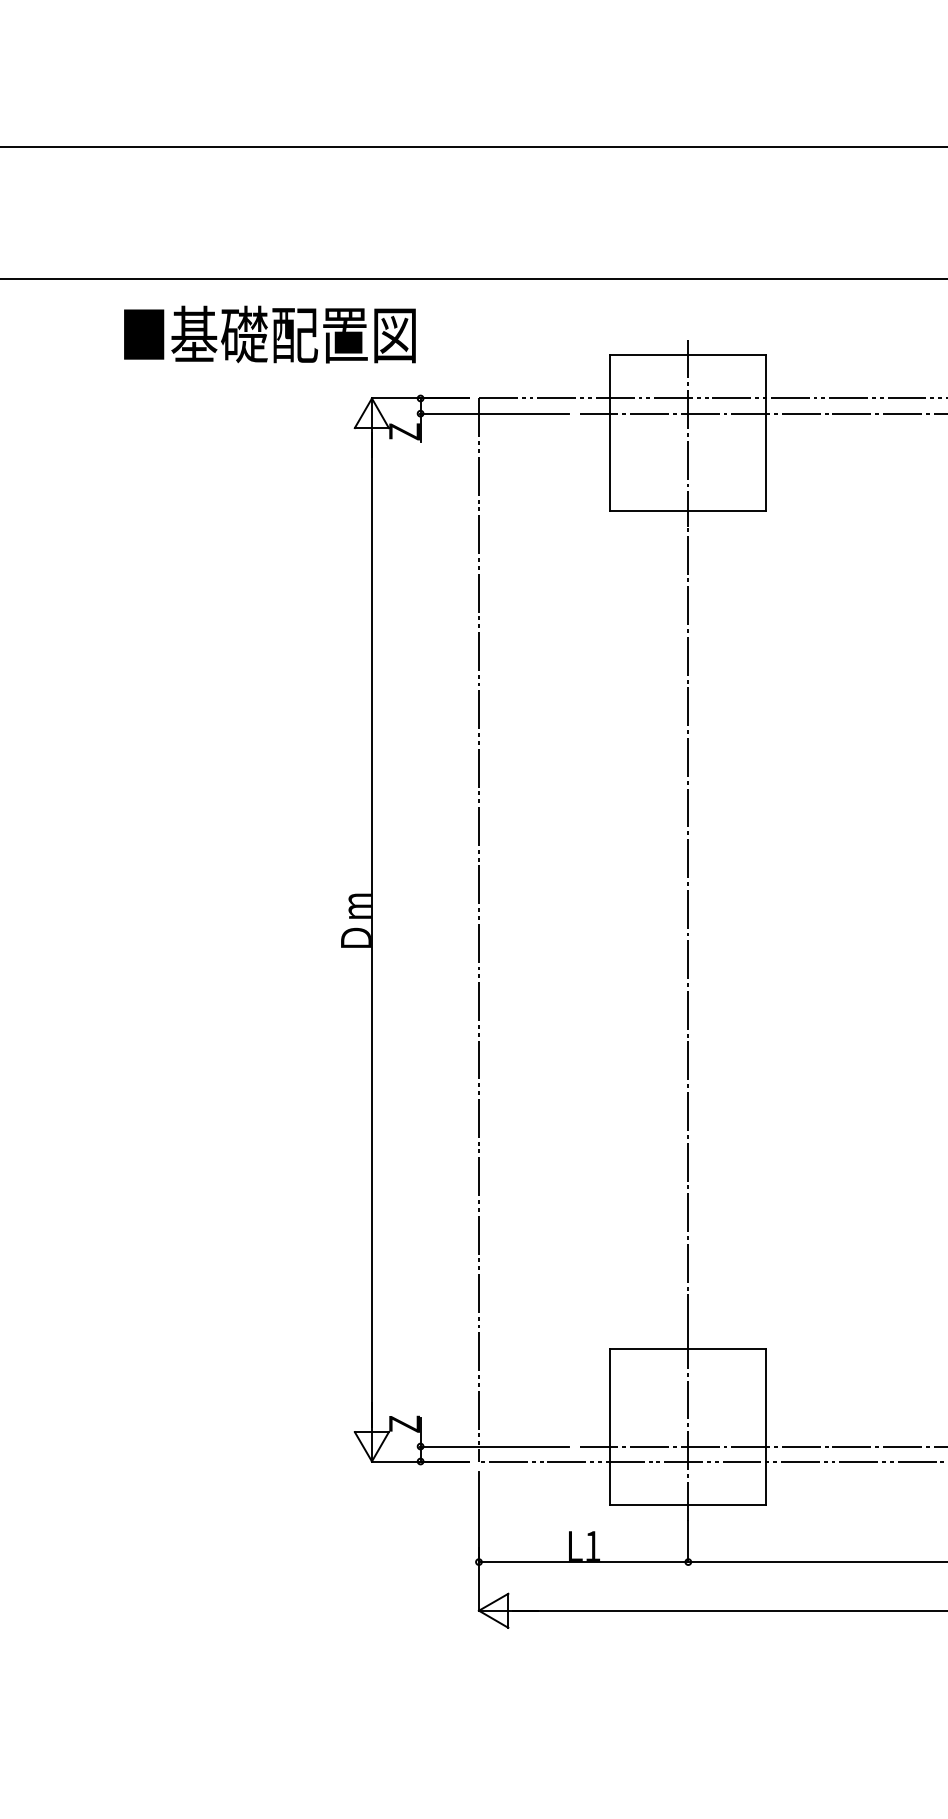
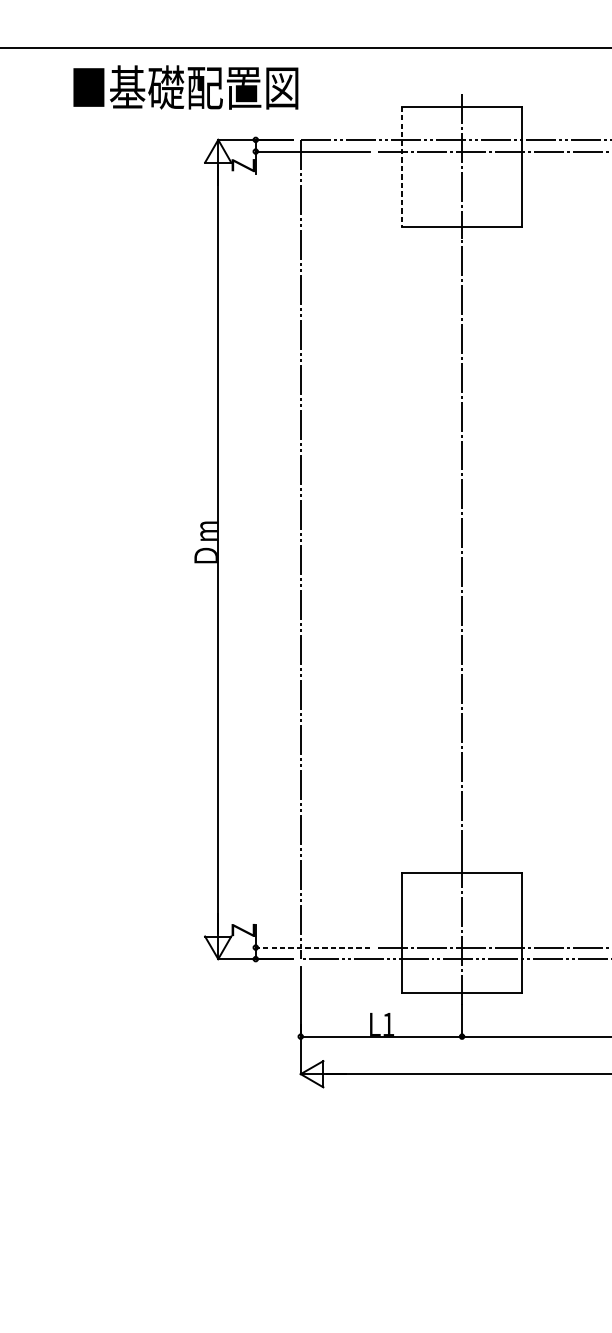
text: (269, 334) -> (185, 87), moved
line: (610, 433) -> (402, 166), solid -> dashed
line: (494, 1446) -> (312, 947), solid -> dashed

